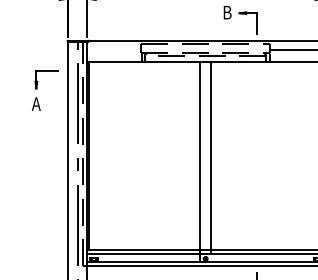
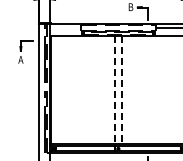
line: (200, 159) -> (115, 91), solid -> dashed
line: (211, 159) -> (121, 91), solid -> dashed

